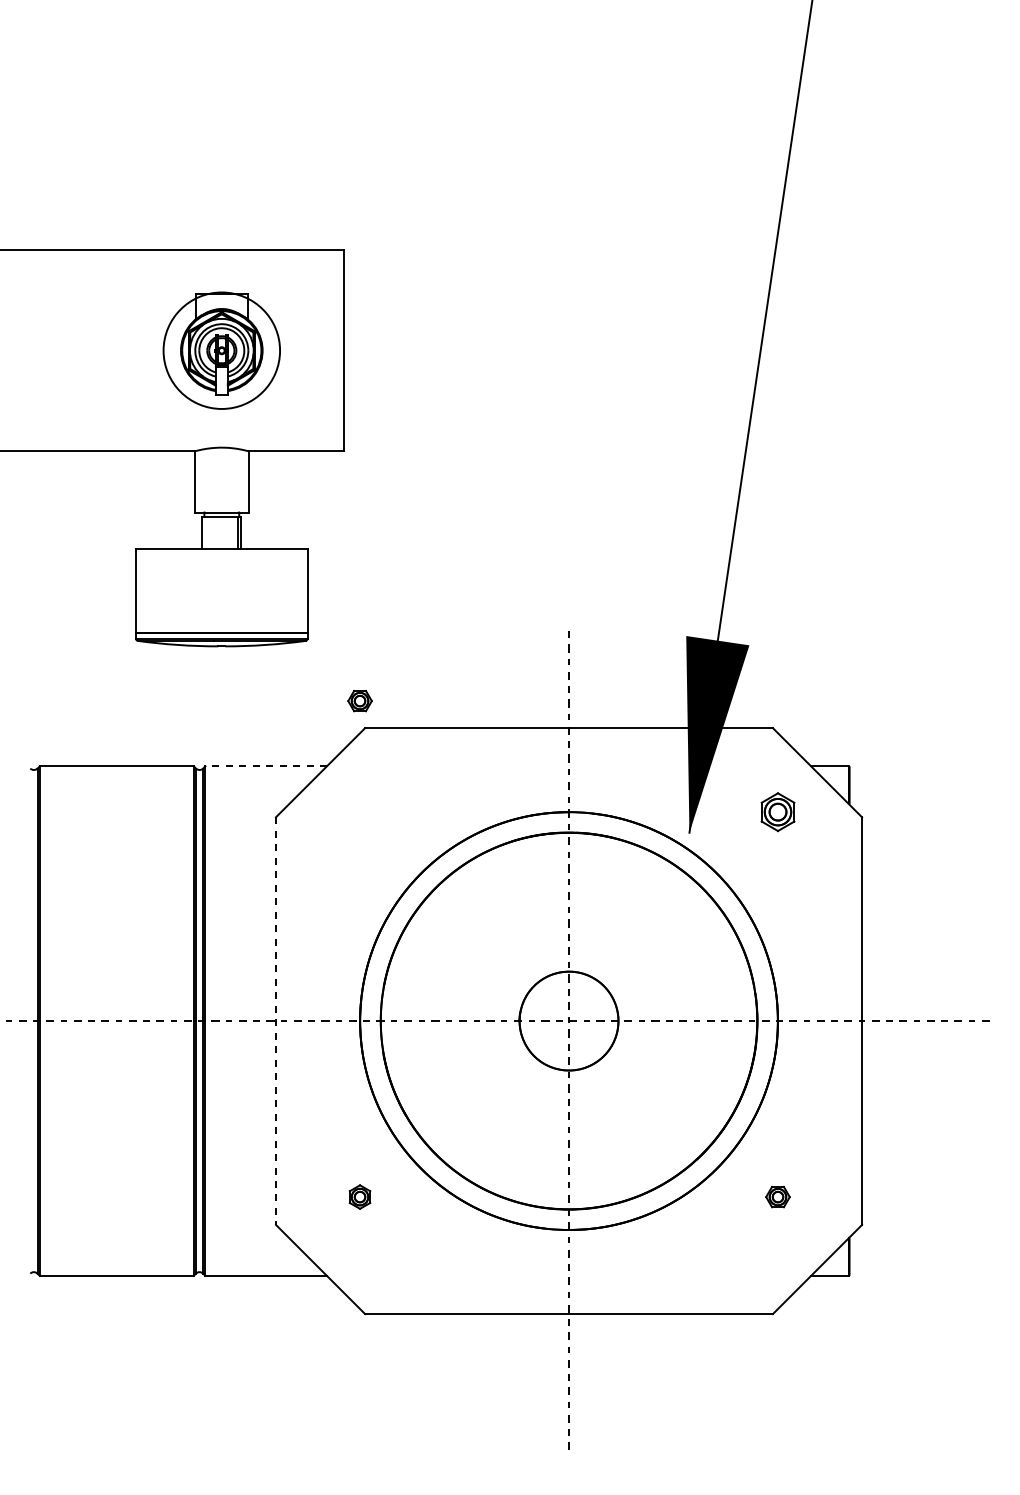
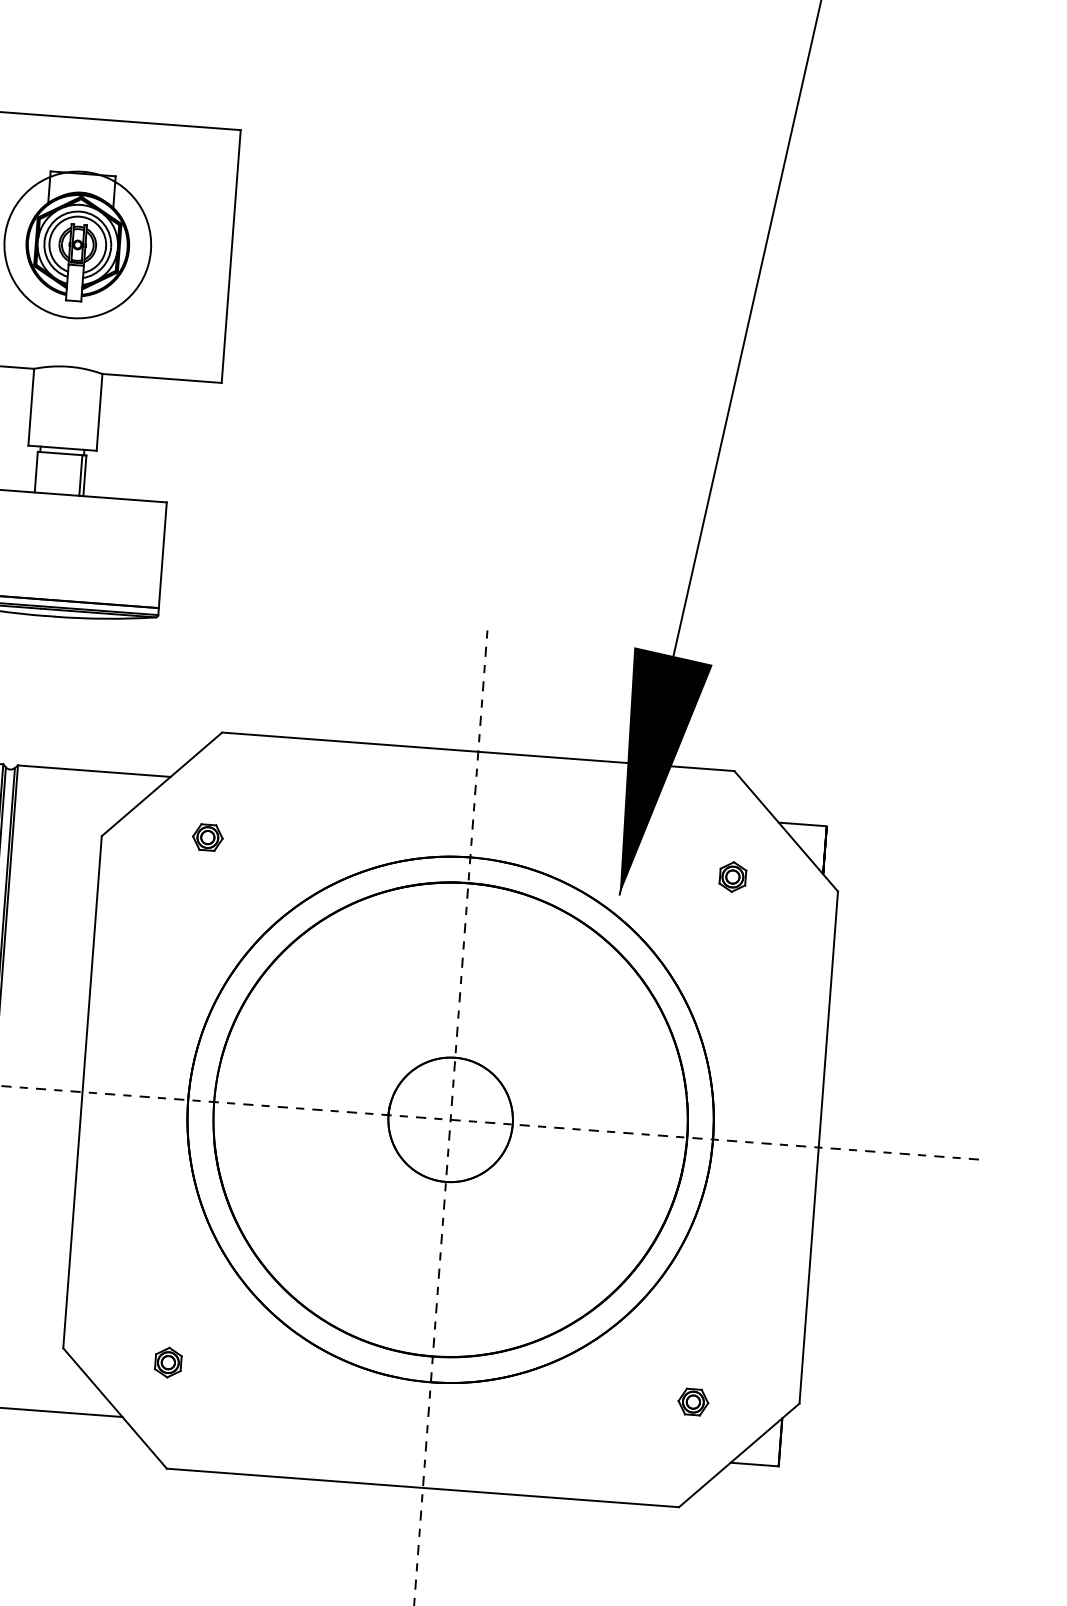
part: (359, 700) -> (207, 836), moved
line: (266, 766) -> (94, 771), dashed -> solid
part: (777, 811) -> (732, 876), size x0.62
line: (275, 1021) -> (81, 1092), dashed -> solid
part: (359, 1196) -> (167, 1361), moved
part: (777, 1196) -> (692, 1401), moved

